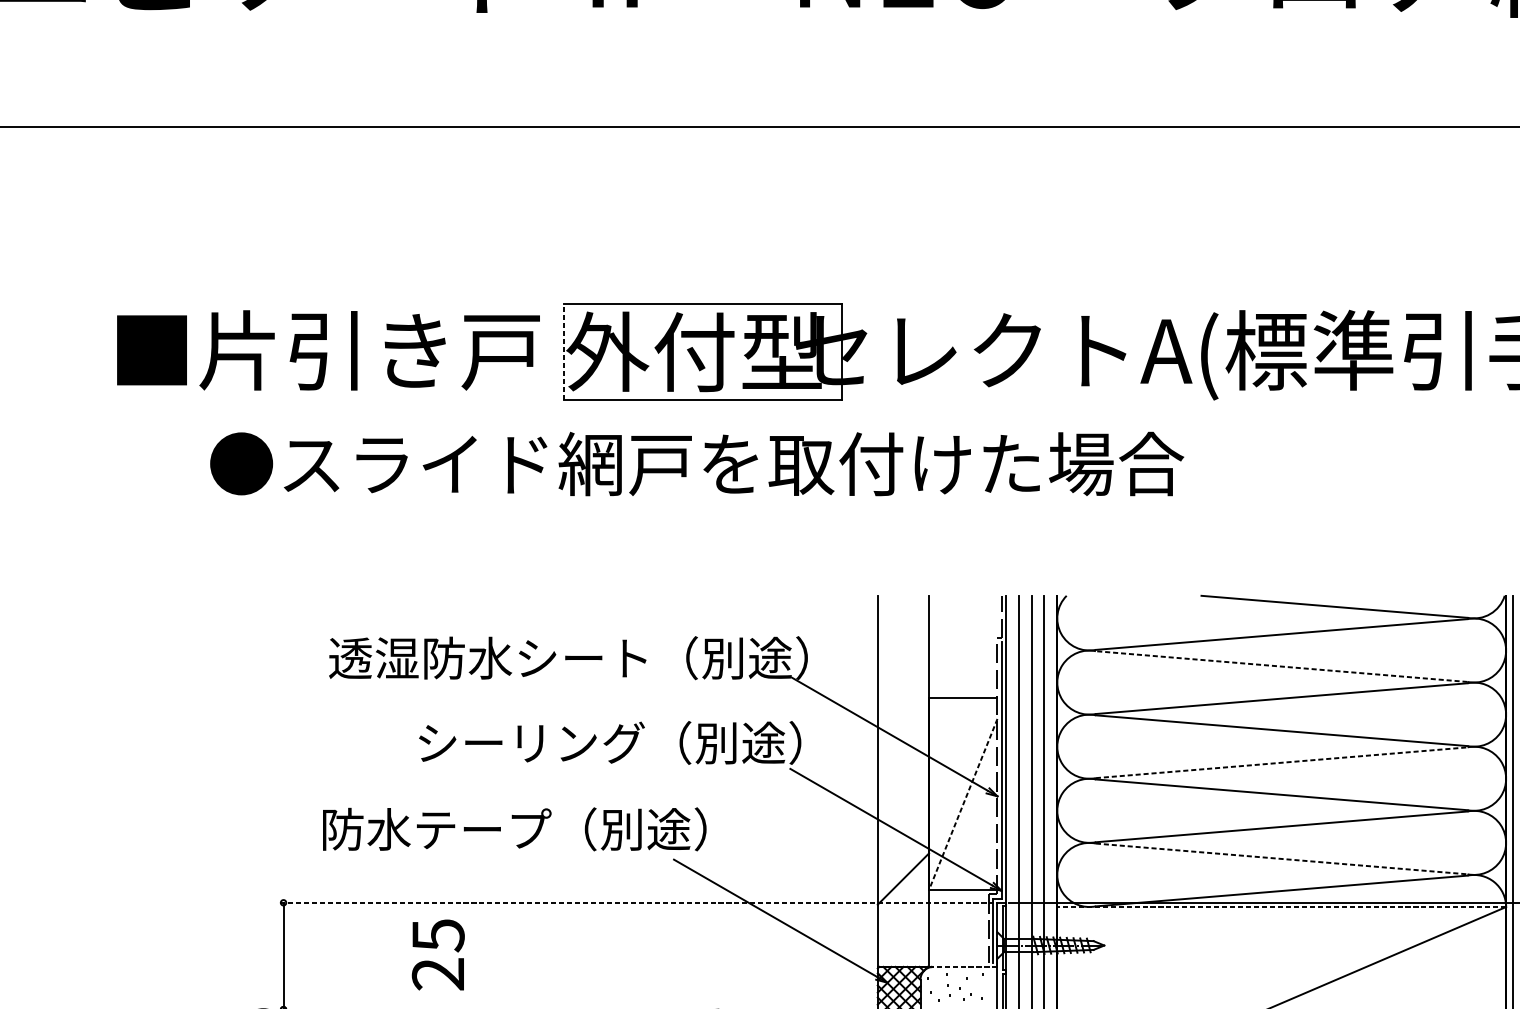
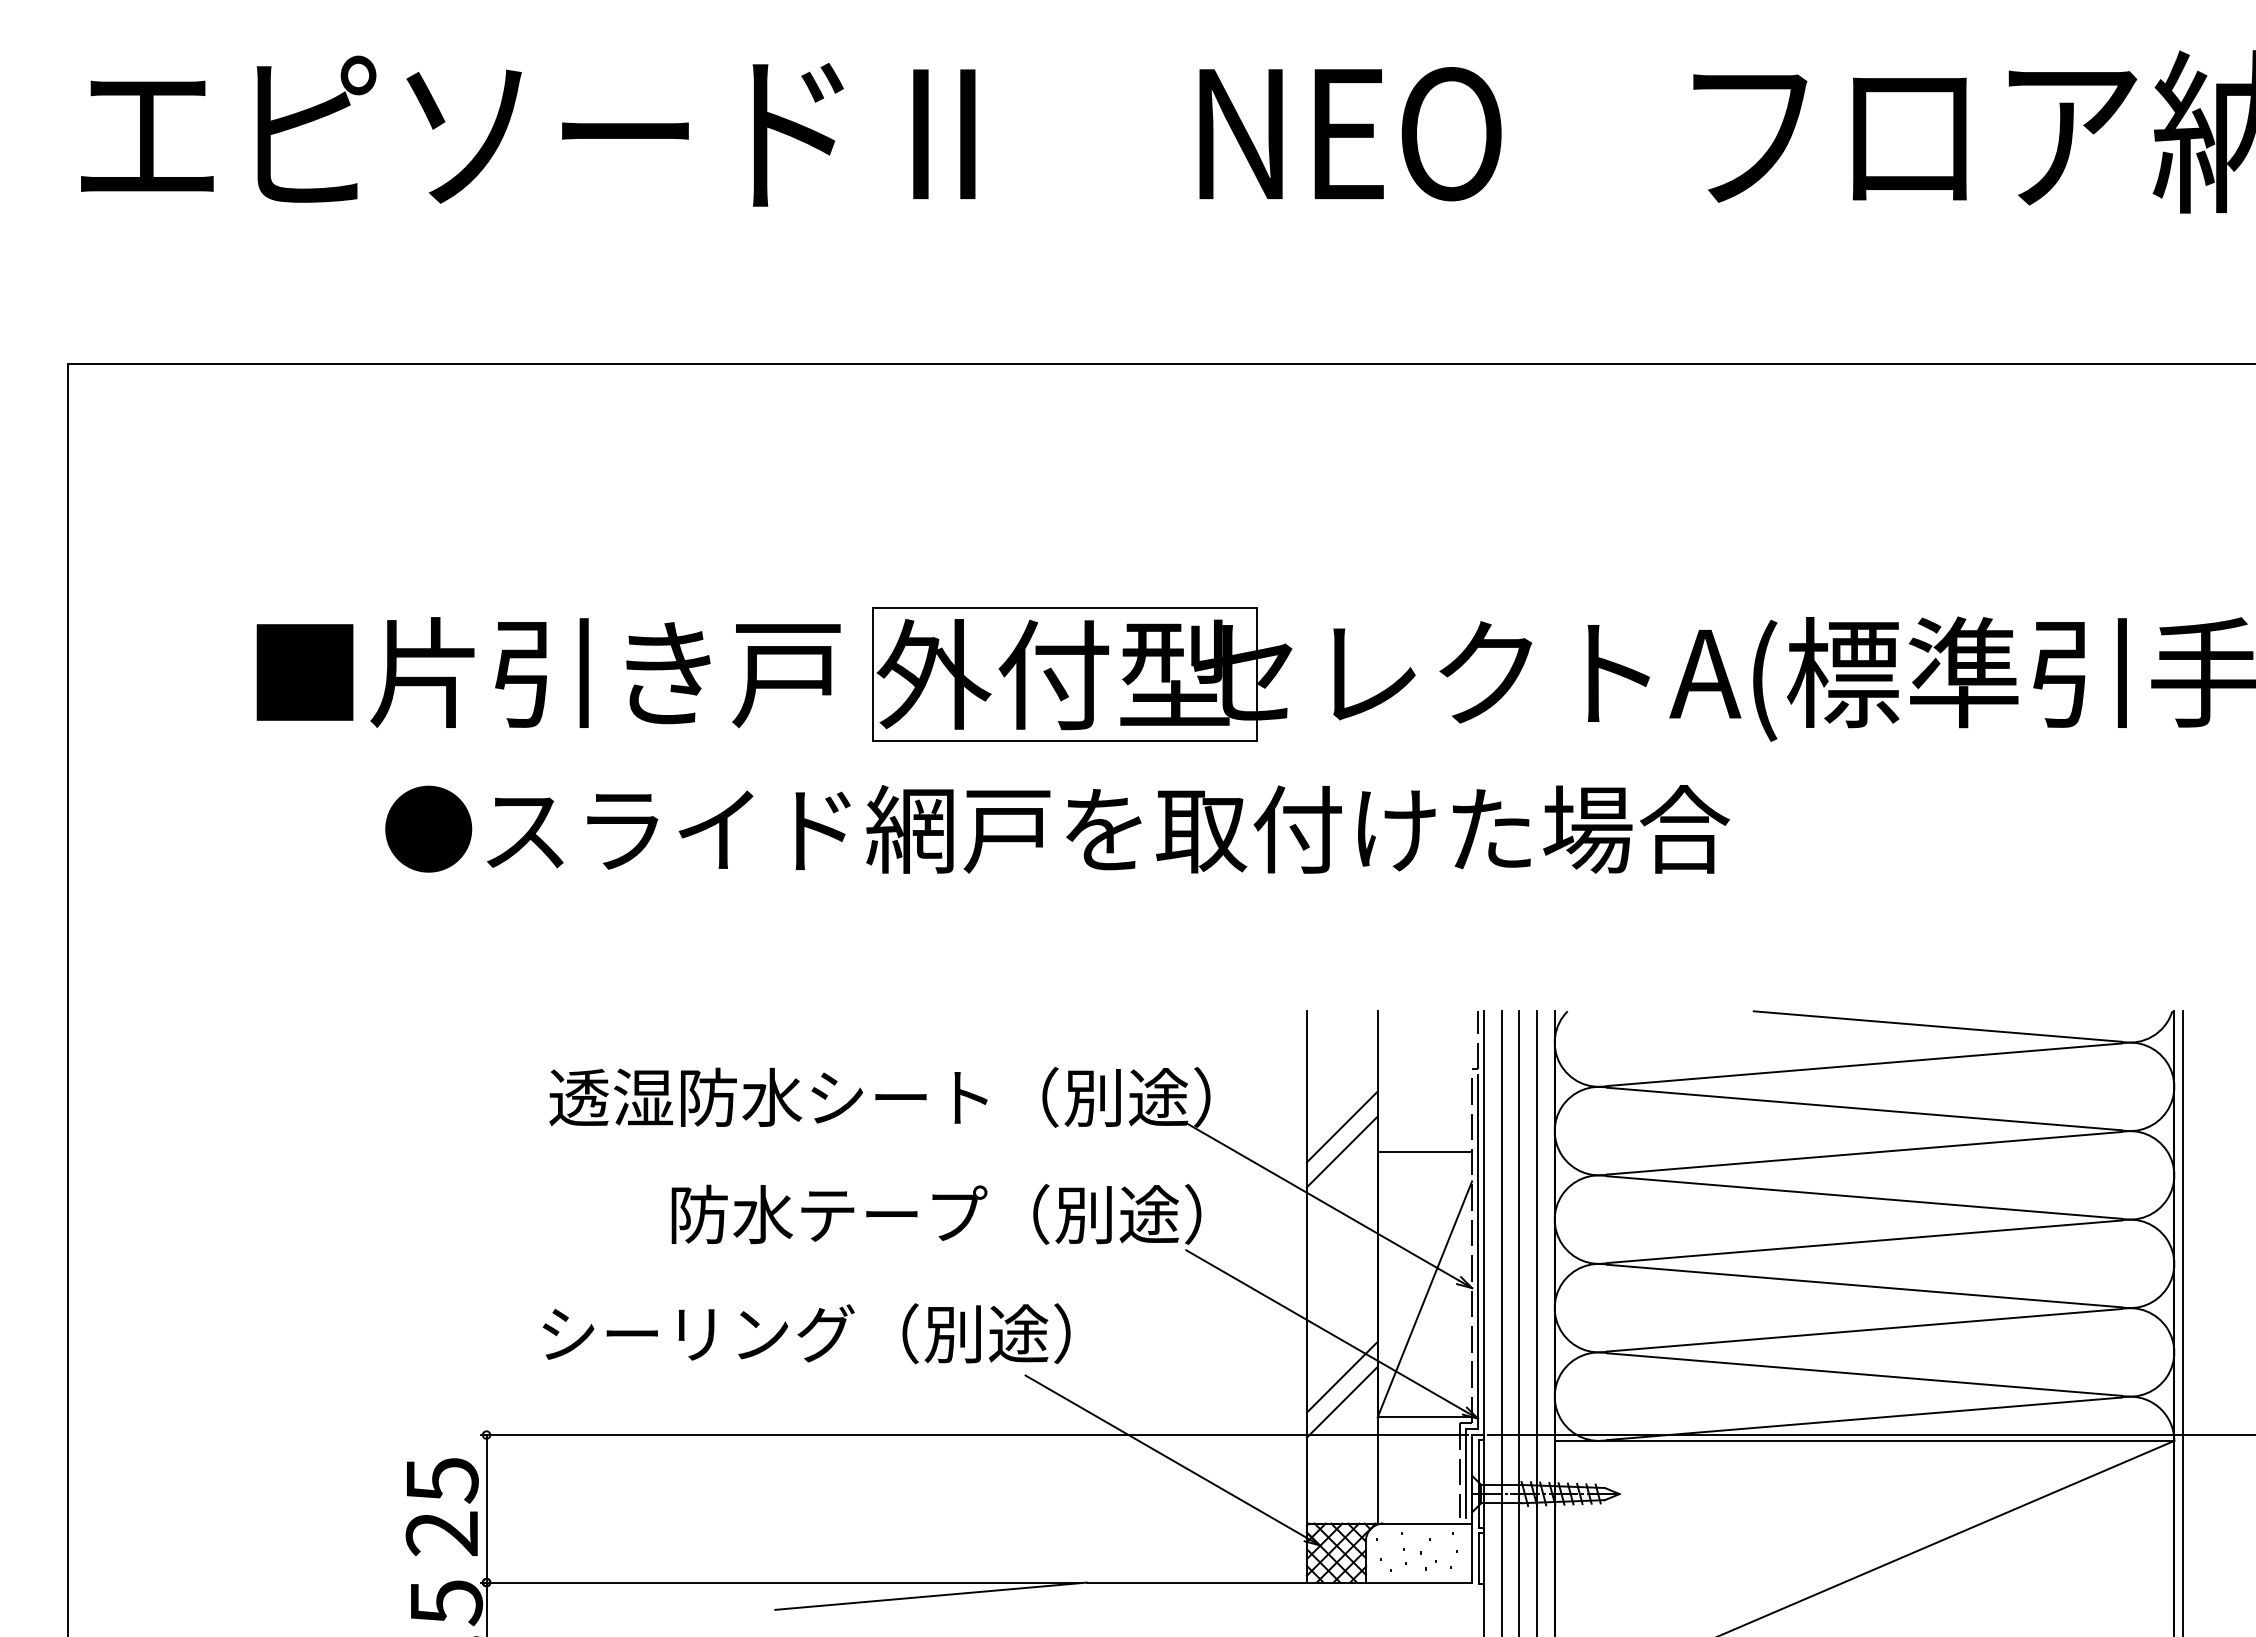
line: (563, 351) -> (873, 674), dashed -> solid
line: (1281, 666) -> (1864, 1108), dashed -> solid
line: (902, 679) -> (1341, 1126), added
line: (902, 697) -> (1341, 1151), added
text: (531, 743) -> (829, 1214), シーリング（別途） -> 防水テープ（別途）
line: (1282, 762) -> (1865, 1241), dashed -> solid
line: (962, 804) -> (1424, 1299), dashed -> solid
text: (437, 829) -> (698, 1333), 防水テープ（別途） -> シーリング（別途）
line: (1282, 858) -> (1865, 1374), dashed -> solid
line: (902, 860) -> (1341, 1376), added
line: (636, 903) -> (974, 1435), dashed -> solid
line: (1281, 906) -> (1864, 1440), dashed -> solid
text: (437, 955) -> (441, 1507), moved
line: (965, 966) -> (1427, 1523), dashed -> solid

